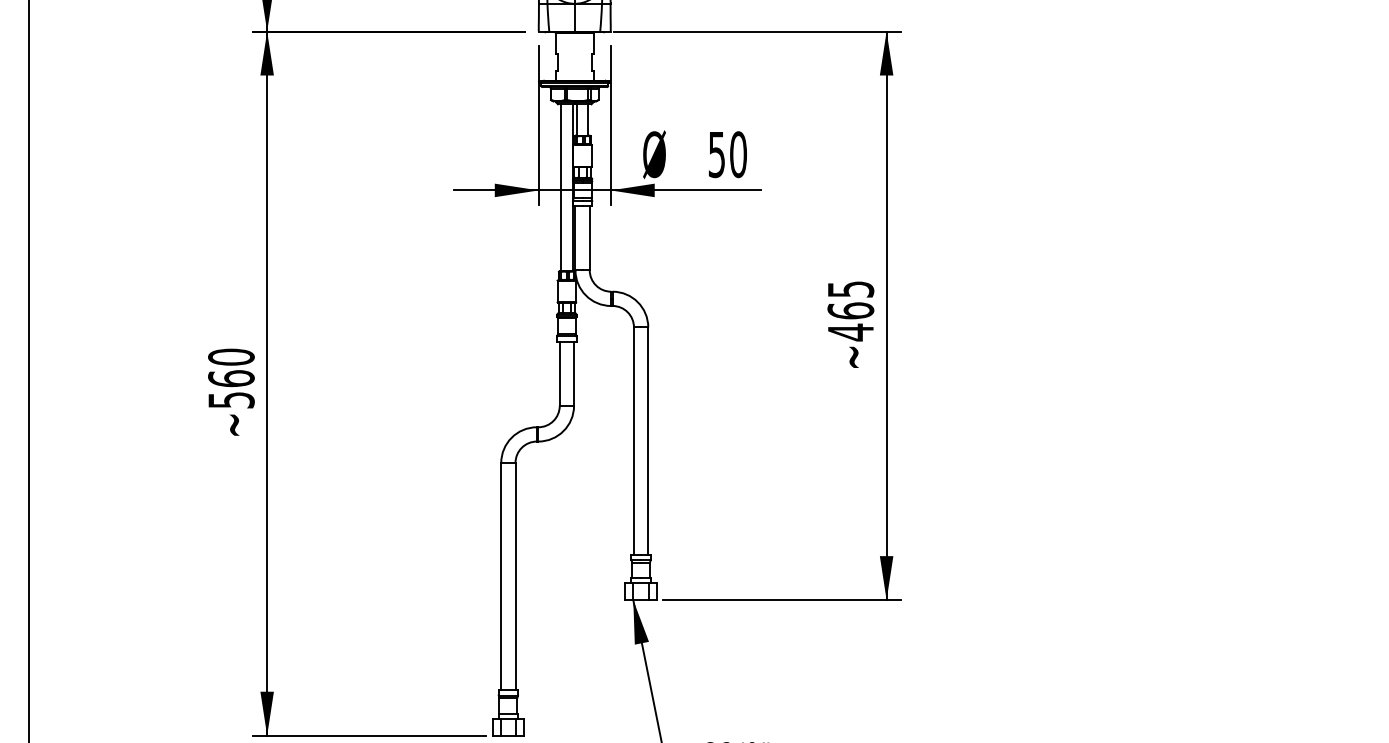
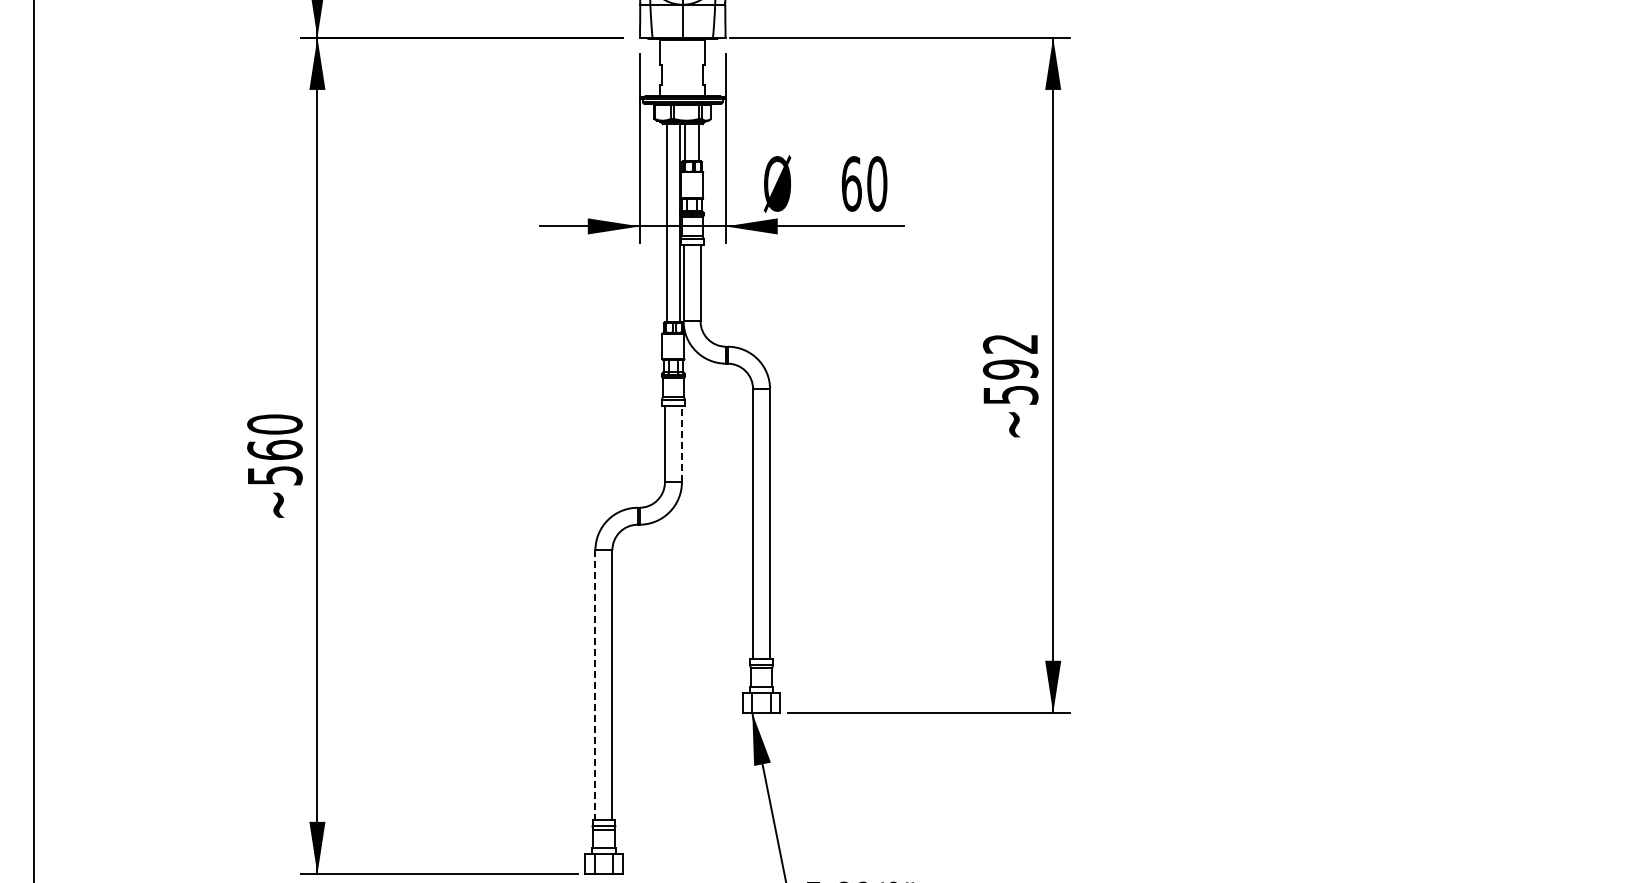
text: (716, 154) -> (851, 183), 50 -> 60
text: (850, 310) -> (1010, 369), ~465 -> ~592
line: (573, 373) -> (681, 443), solid -> dashed
line: (501, 576) -> (595, 685), solid -> dashed

